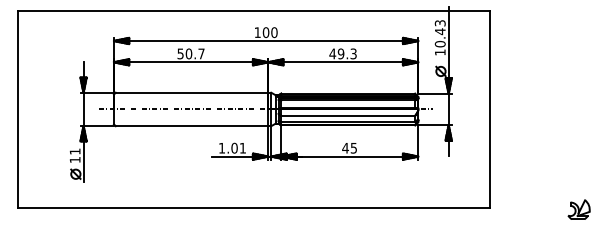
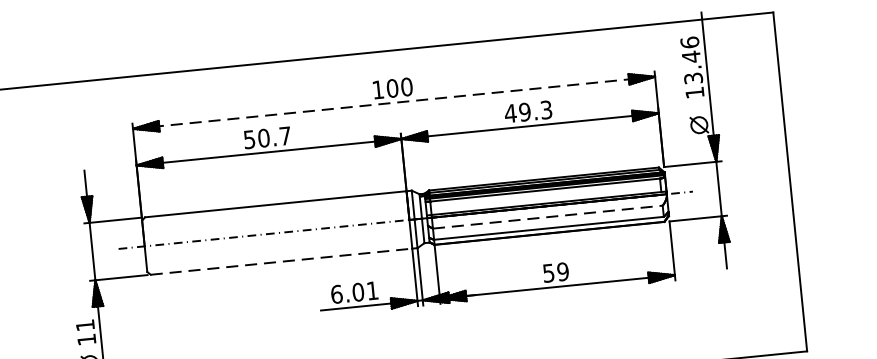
text: (439, 33) -> (690, 60), 10.43 -> 13.46
line: (266, 41) -> (394, 103), solid -> dashed
line: (348, 115) -> (548, 216), solid -> dashed
line: (192, 126) -> (282, 262), solid -> dashed
text: (221, 147) -> (335, 293), 1.01 -> 6.01
text: (349, 147) -> (555, 271), 45 -> 59

